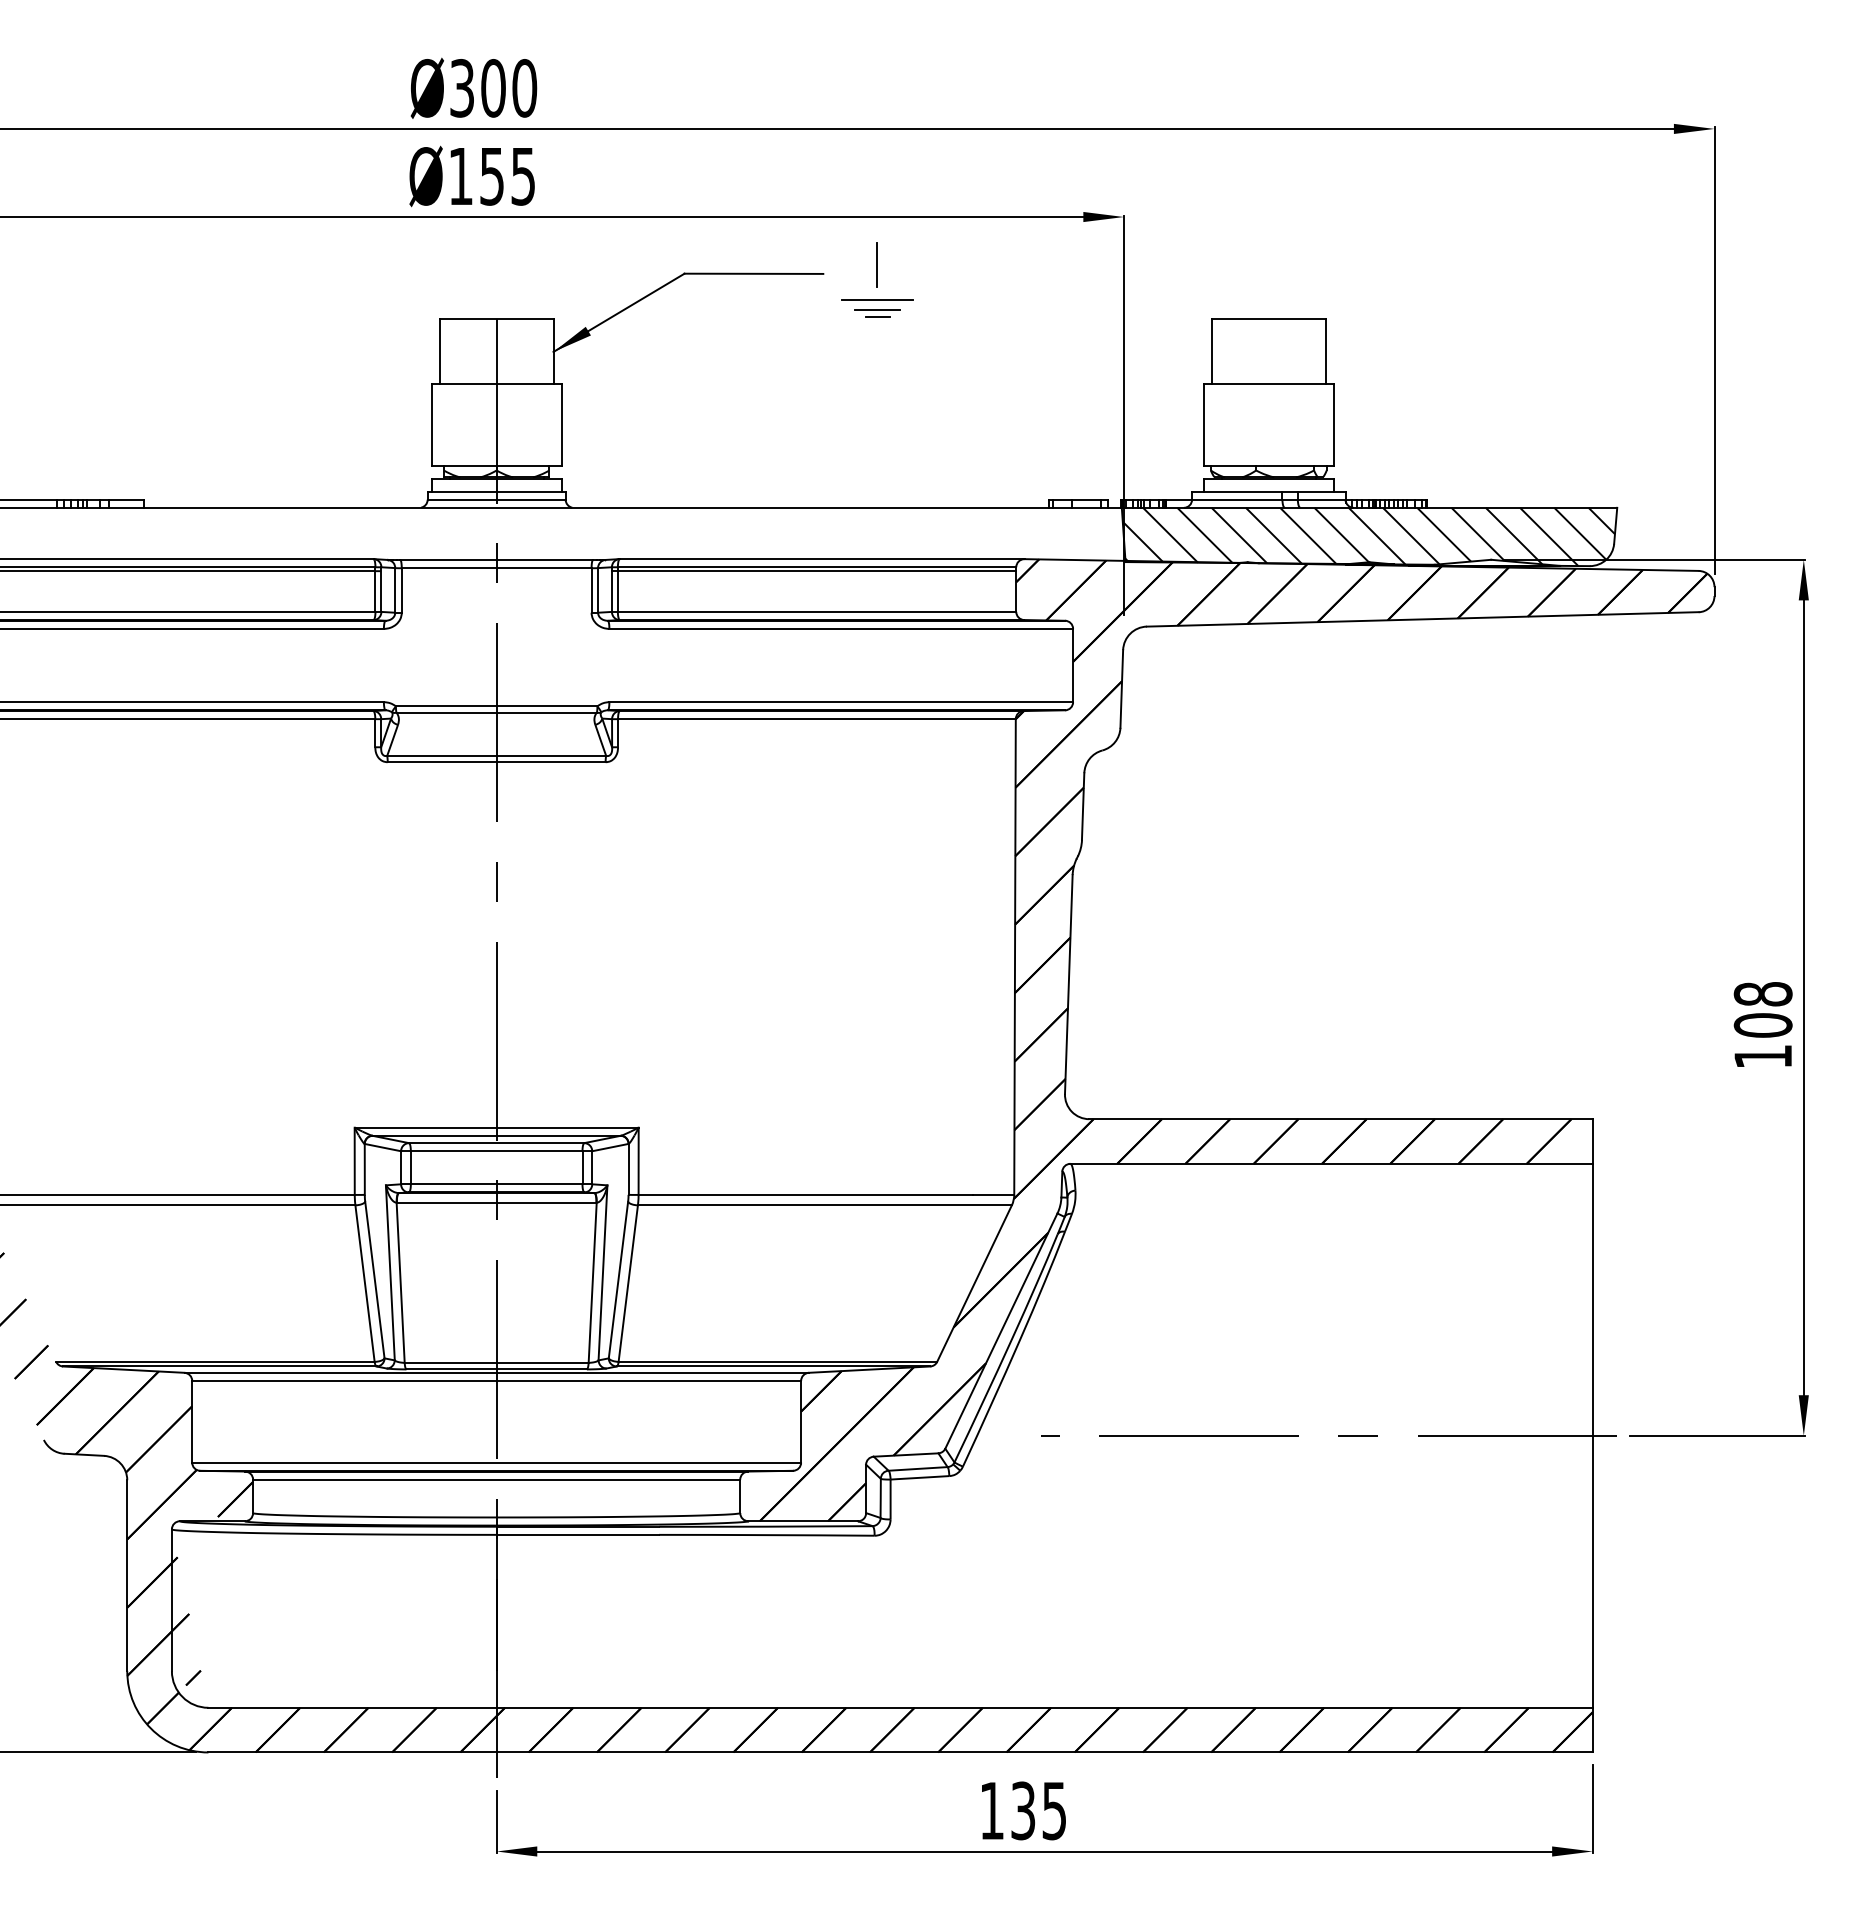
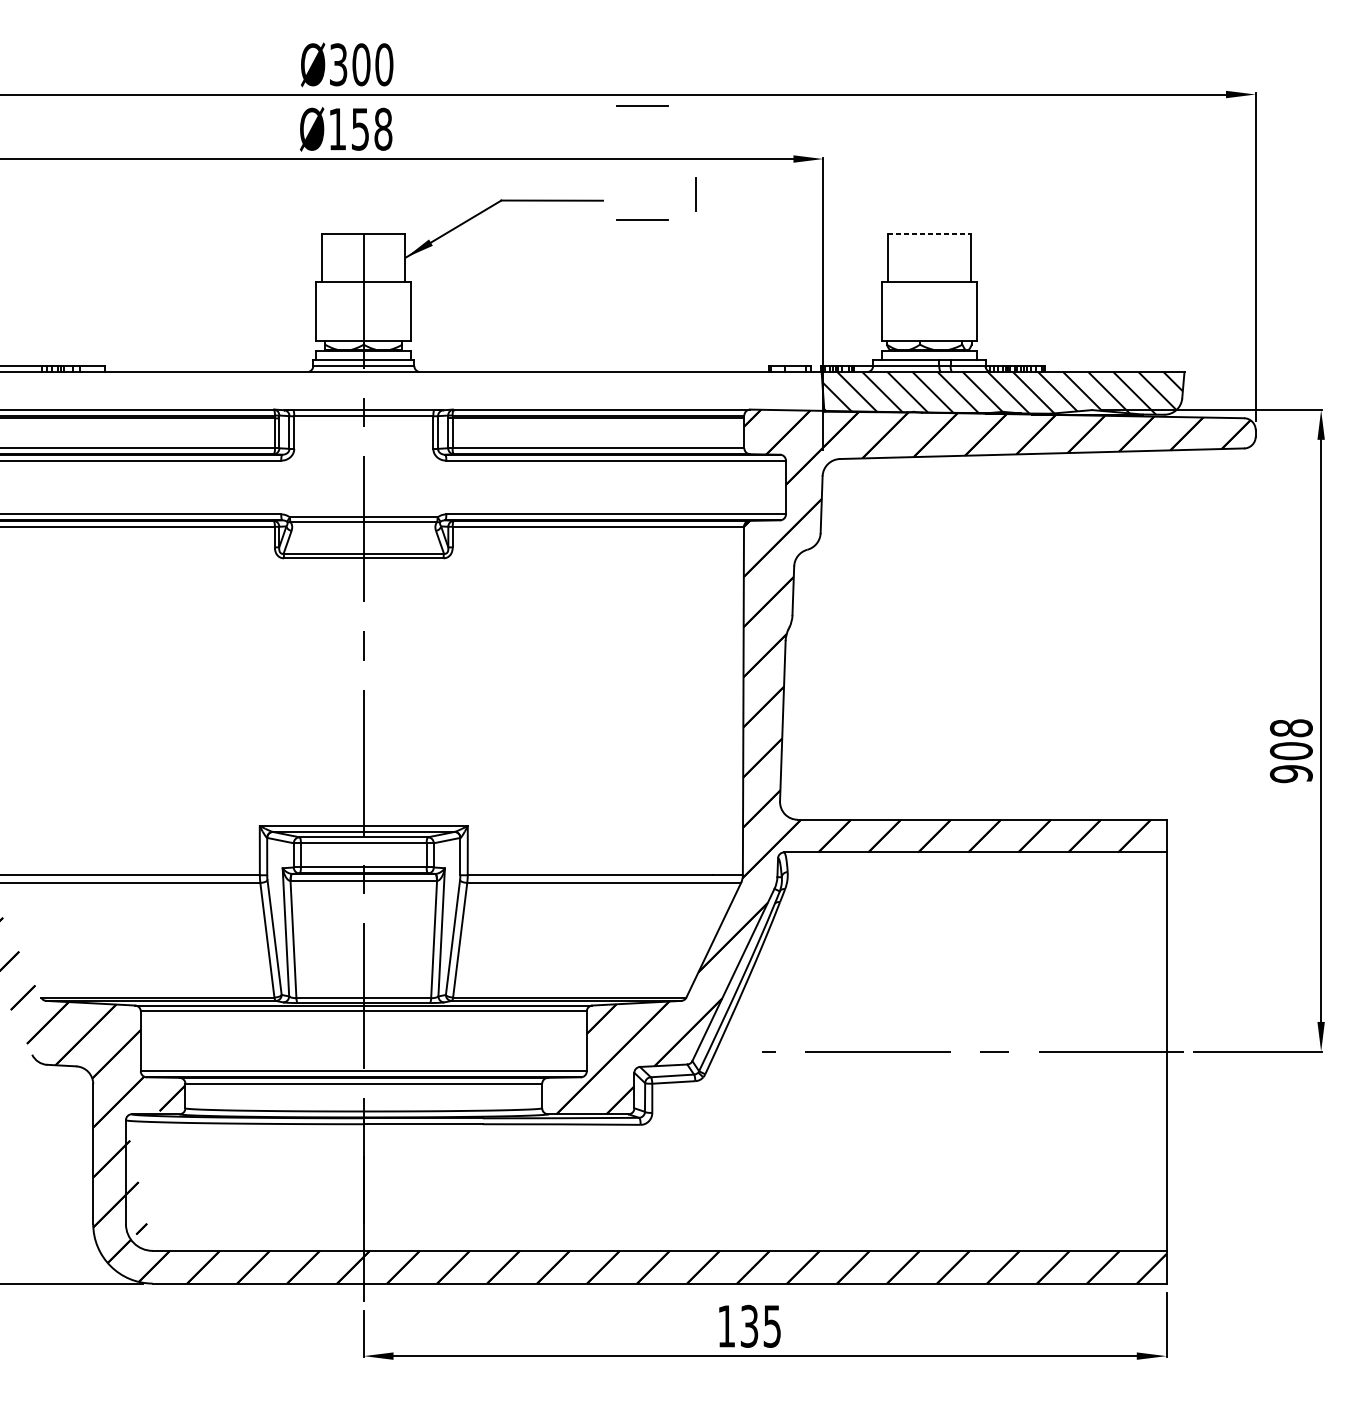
line: (877, 143) -> (642, 105), added
text: (523, 176) -> (383, 129), Ø155 -> Ø158
line: (876, 264) -> (695, 193), moved
line: (877, 309) -> (642, 226), removed
line: (878, 317) -> (643, 232), removed
line: (1268, 319) -> (929, 234), solid -> dashed
text: (1762, 1056) -> (1290, 773), 108 -> 908

